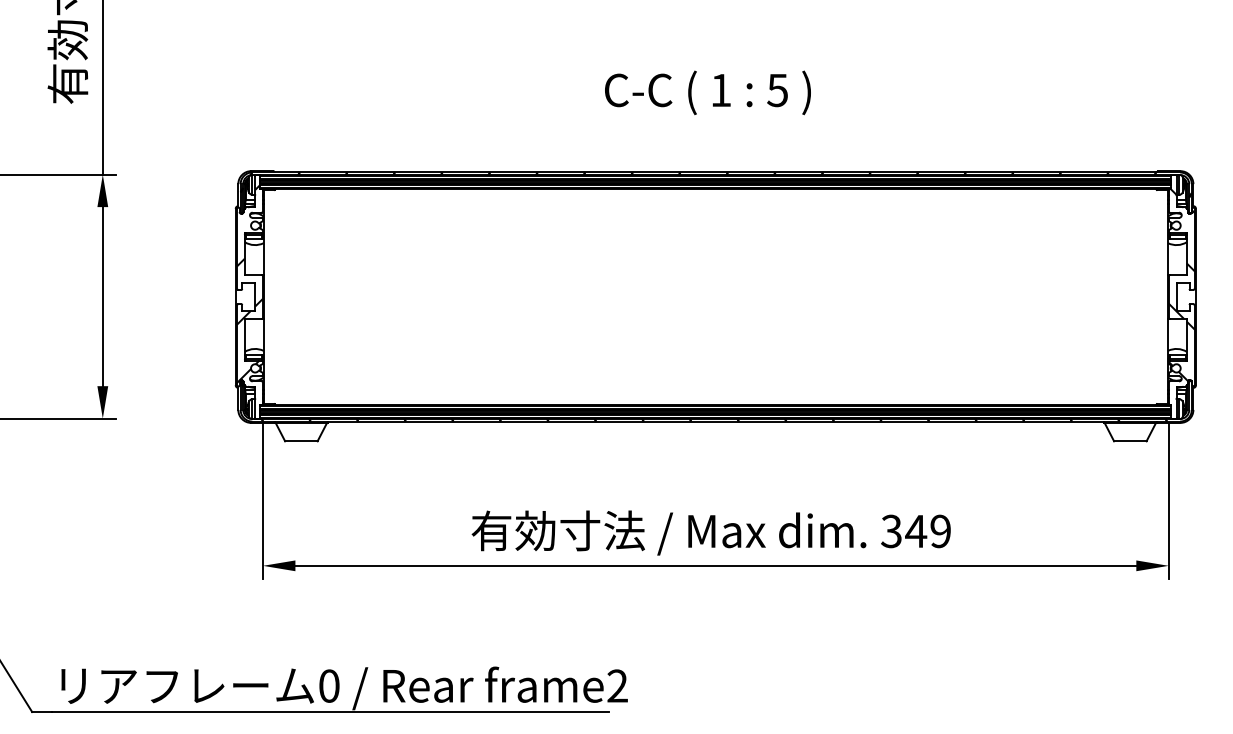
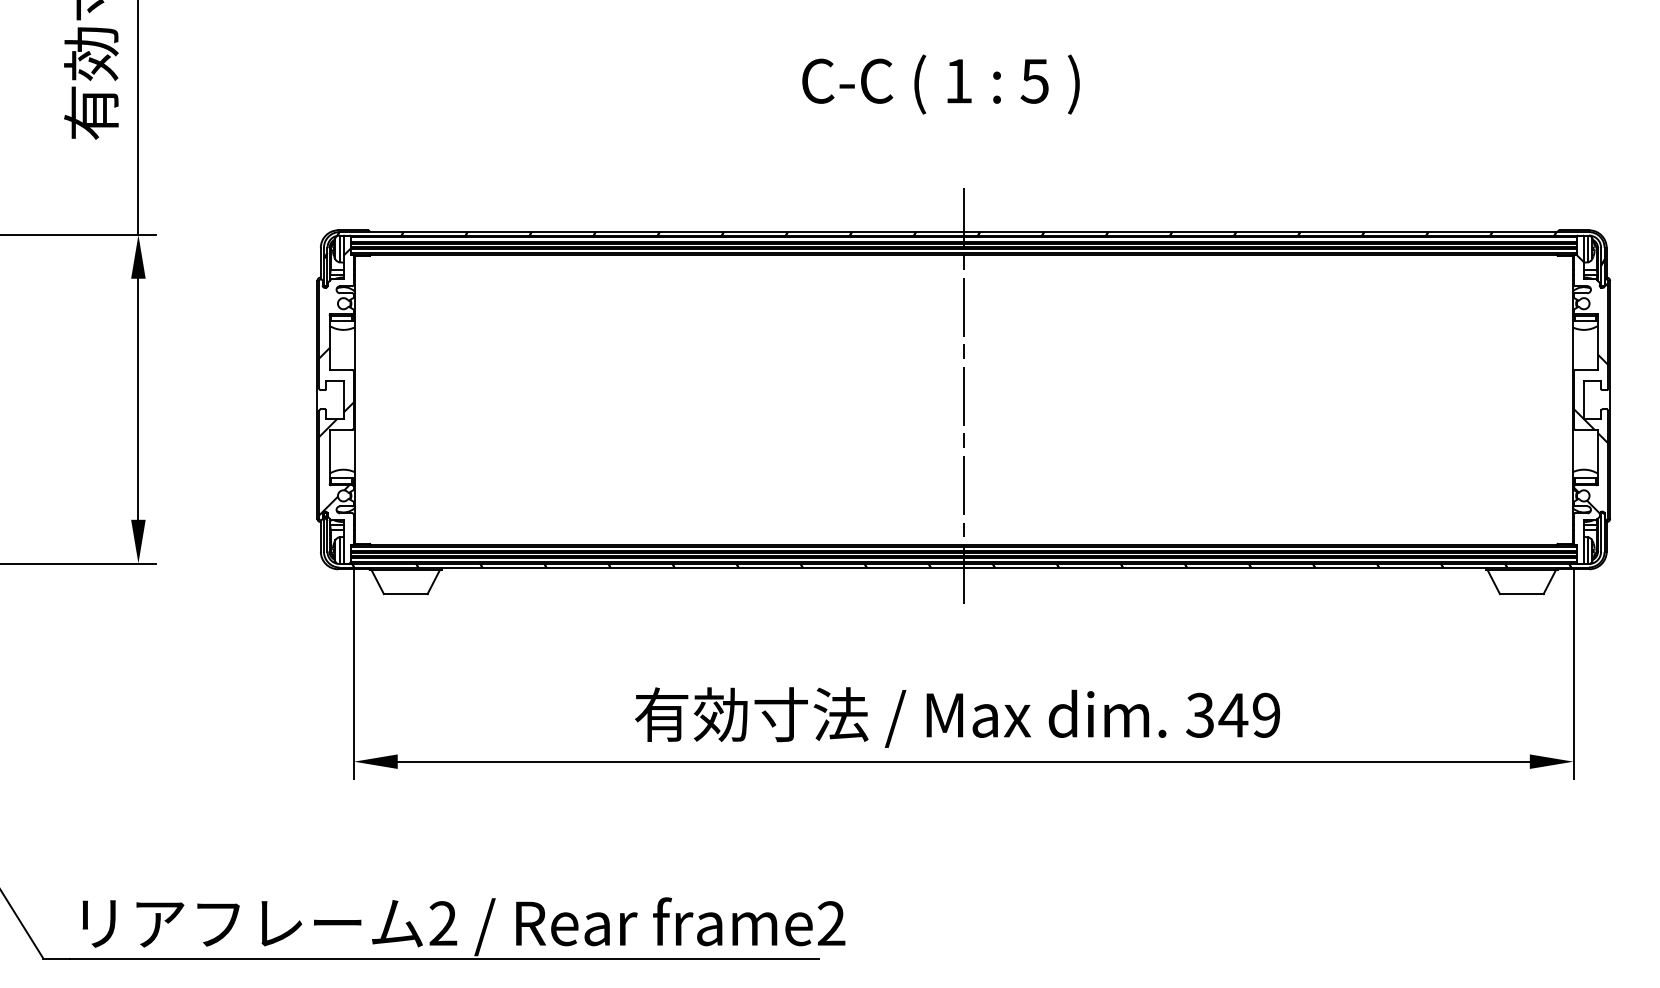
text: (707, 92) -> (940, 84), moved
line: (716, 297) -> (964, 400), added
text: (329, 685) -> (443, 922), 0 -> 2

